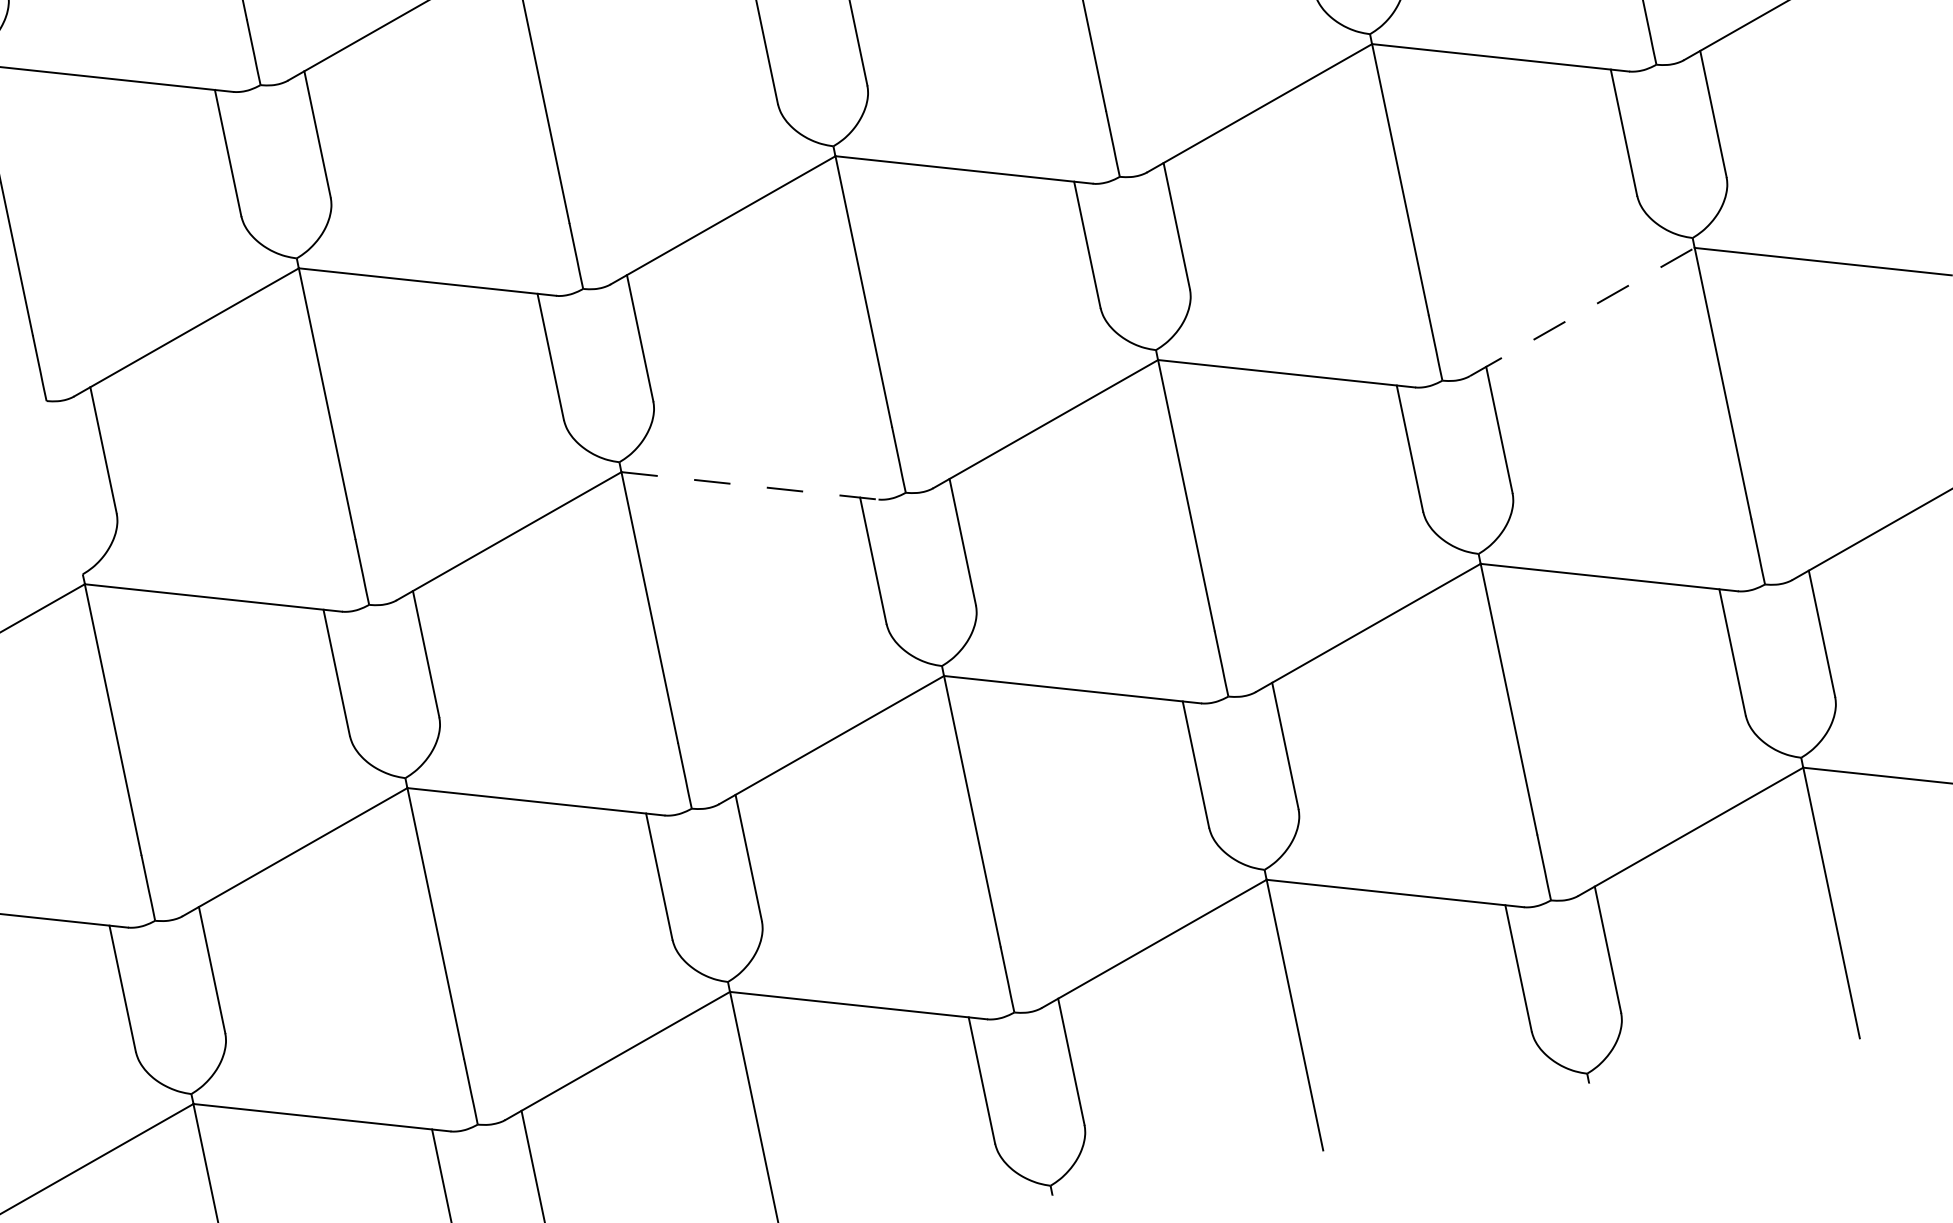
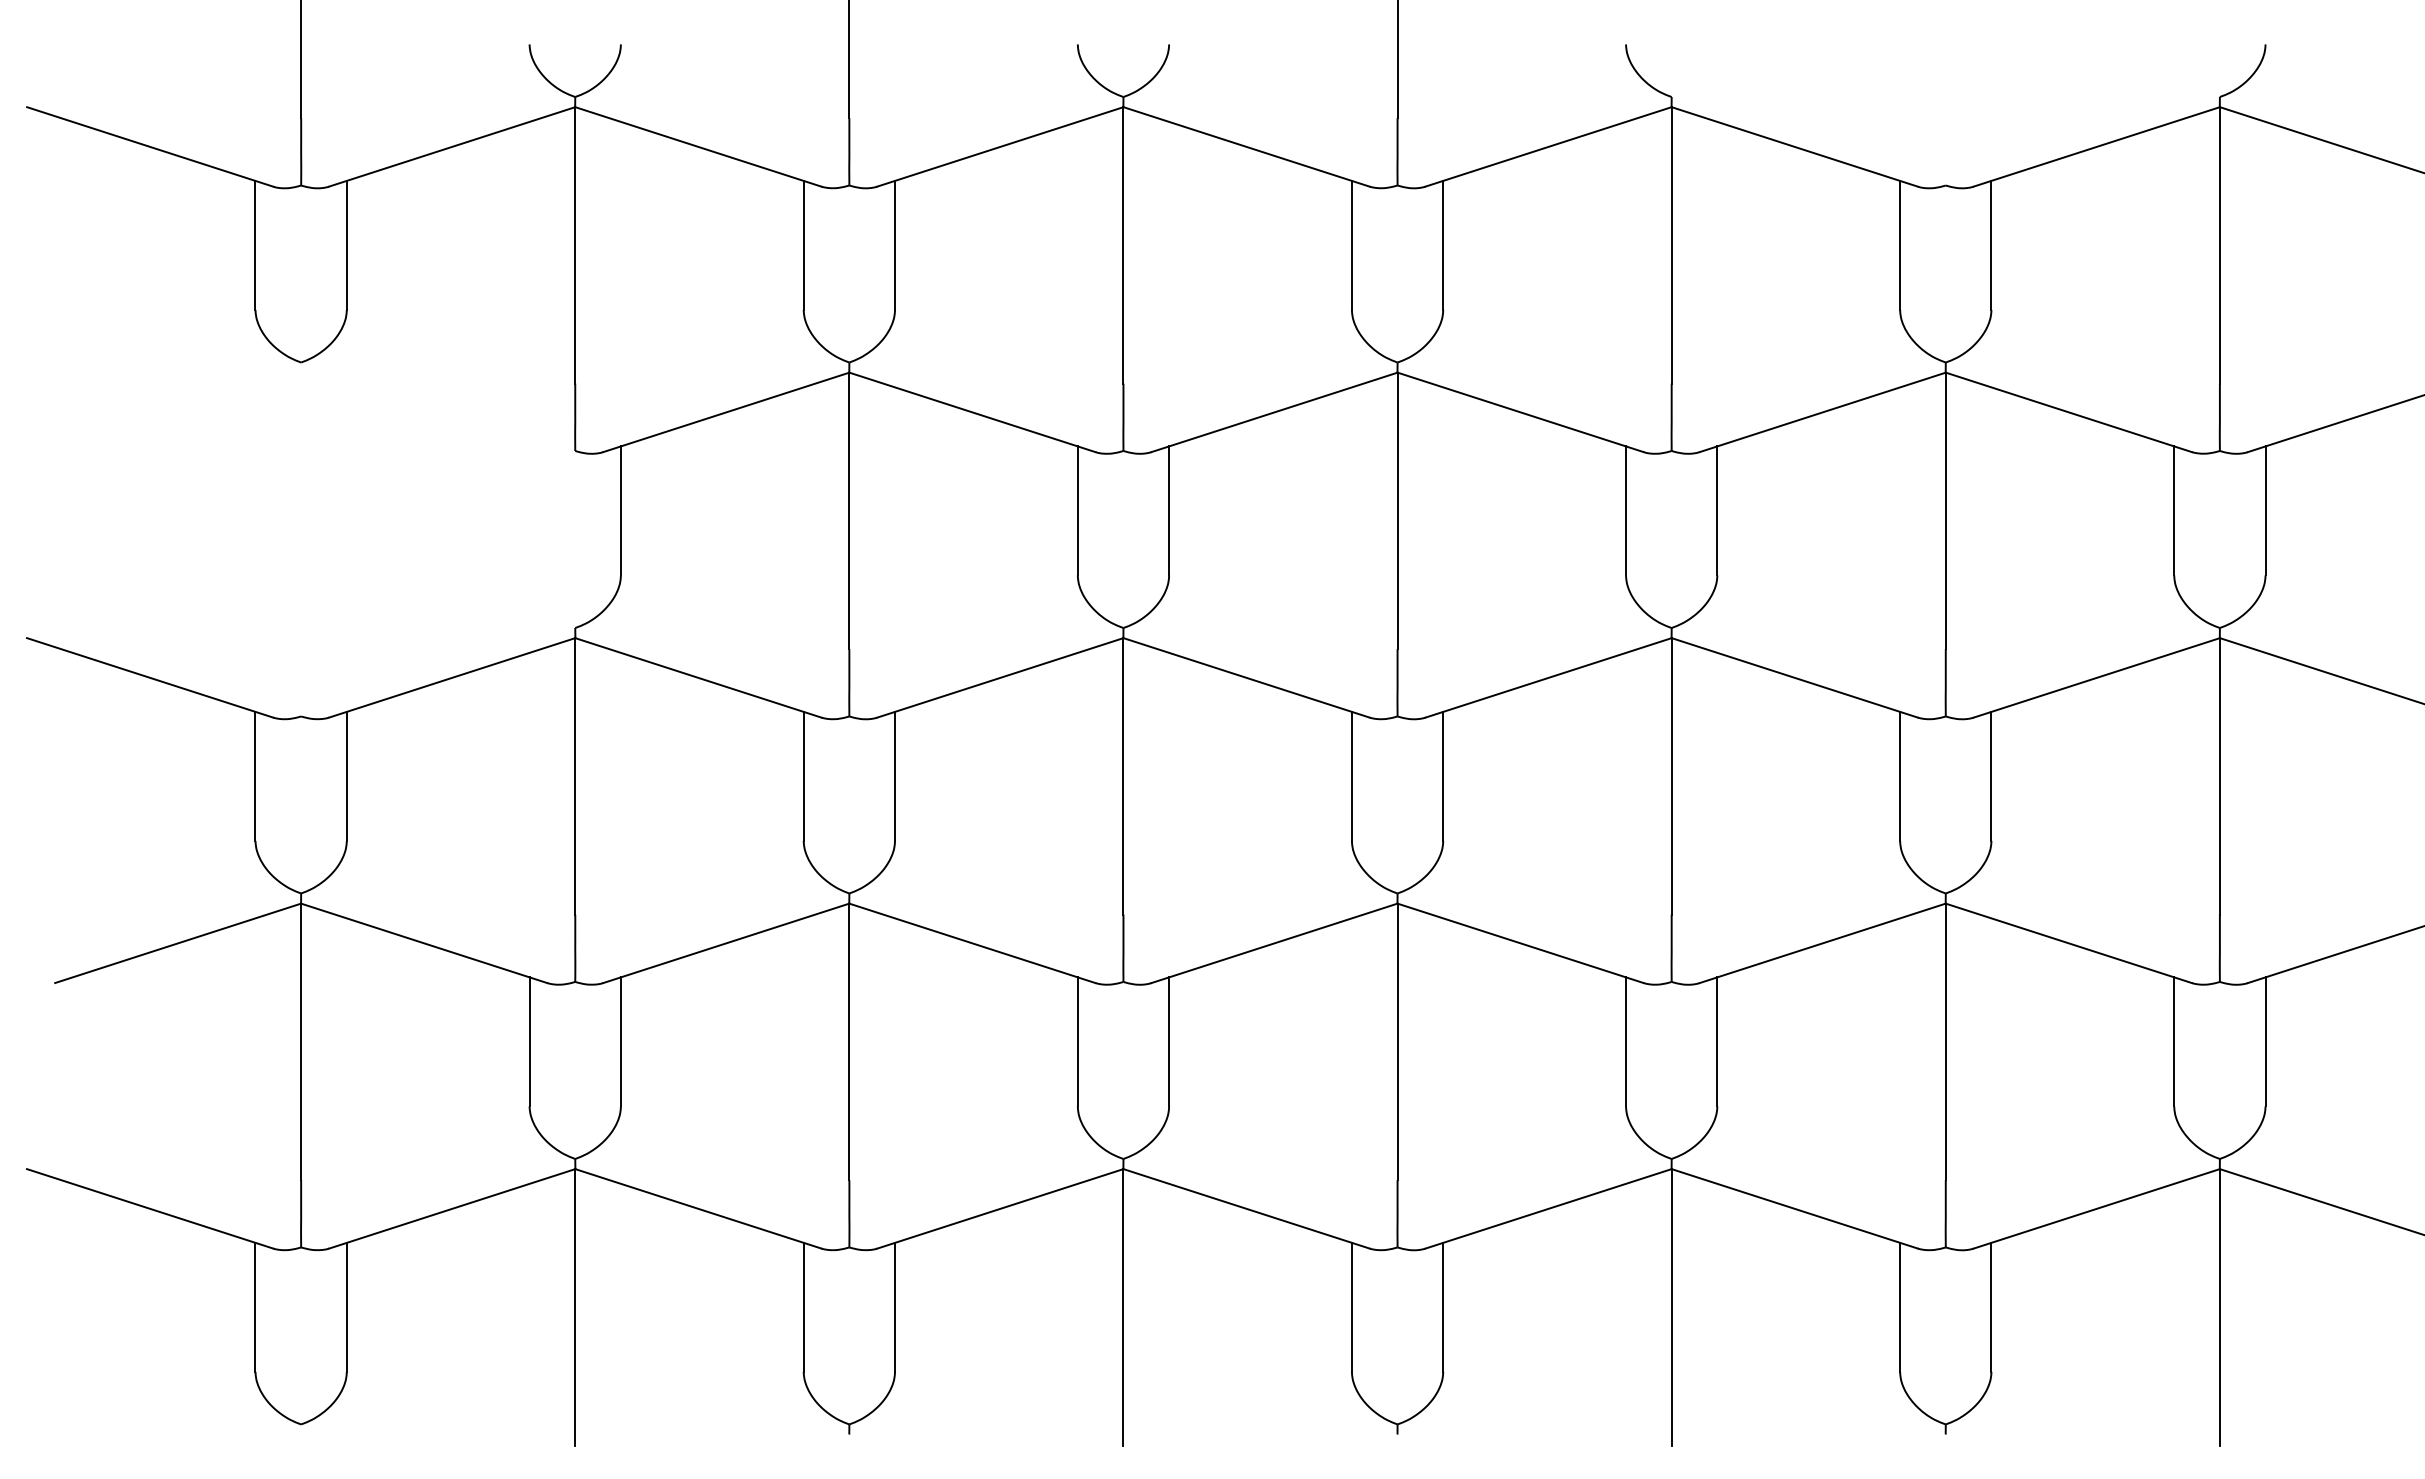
line: (1582, 311) -> (2097, 677), dashed -> solid
line: (749, 485) -> (1246, 677), dashed -> solid

